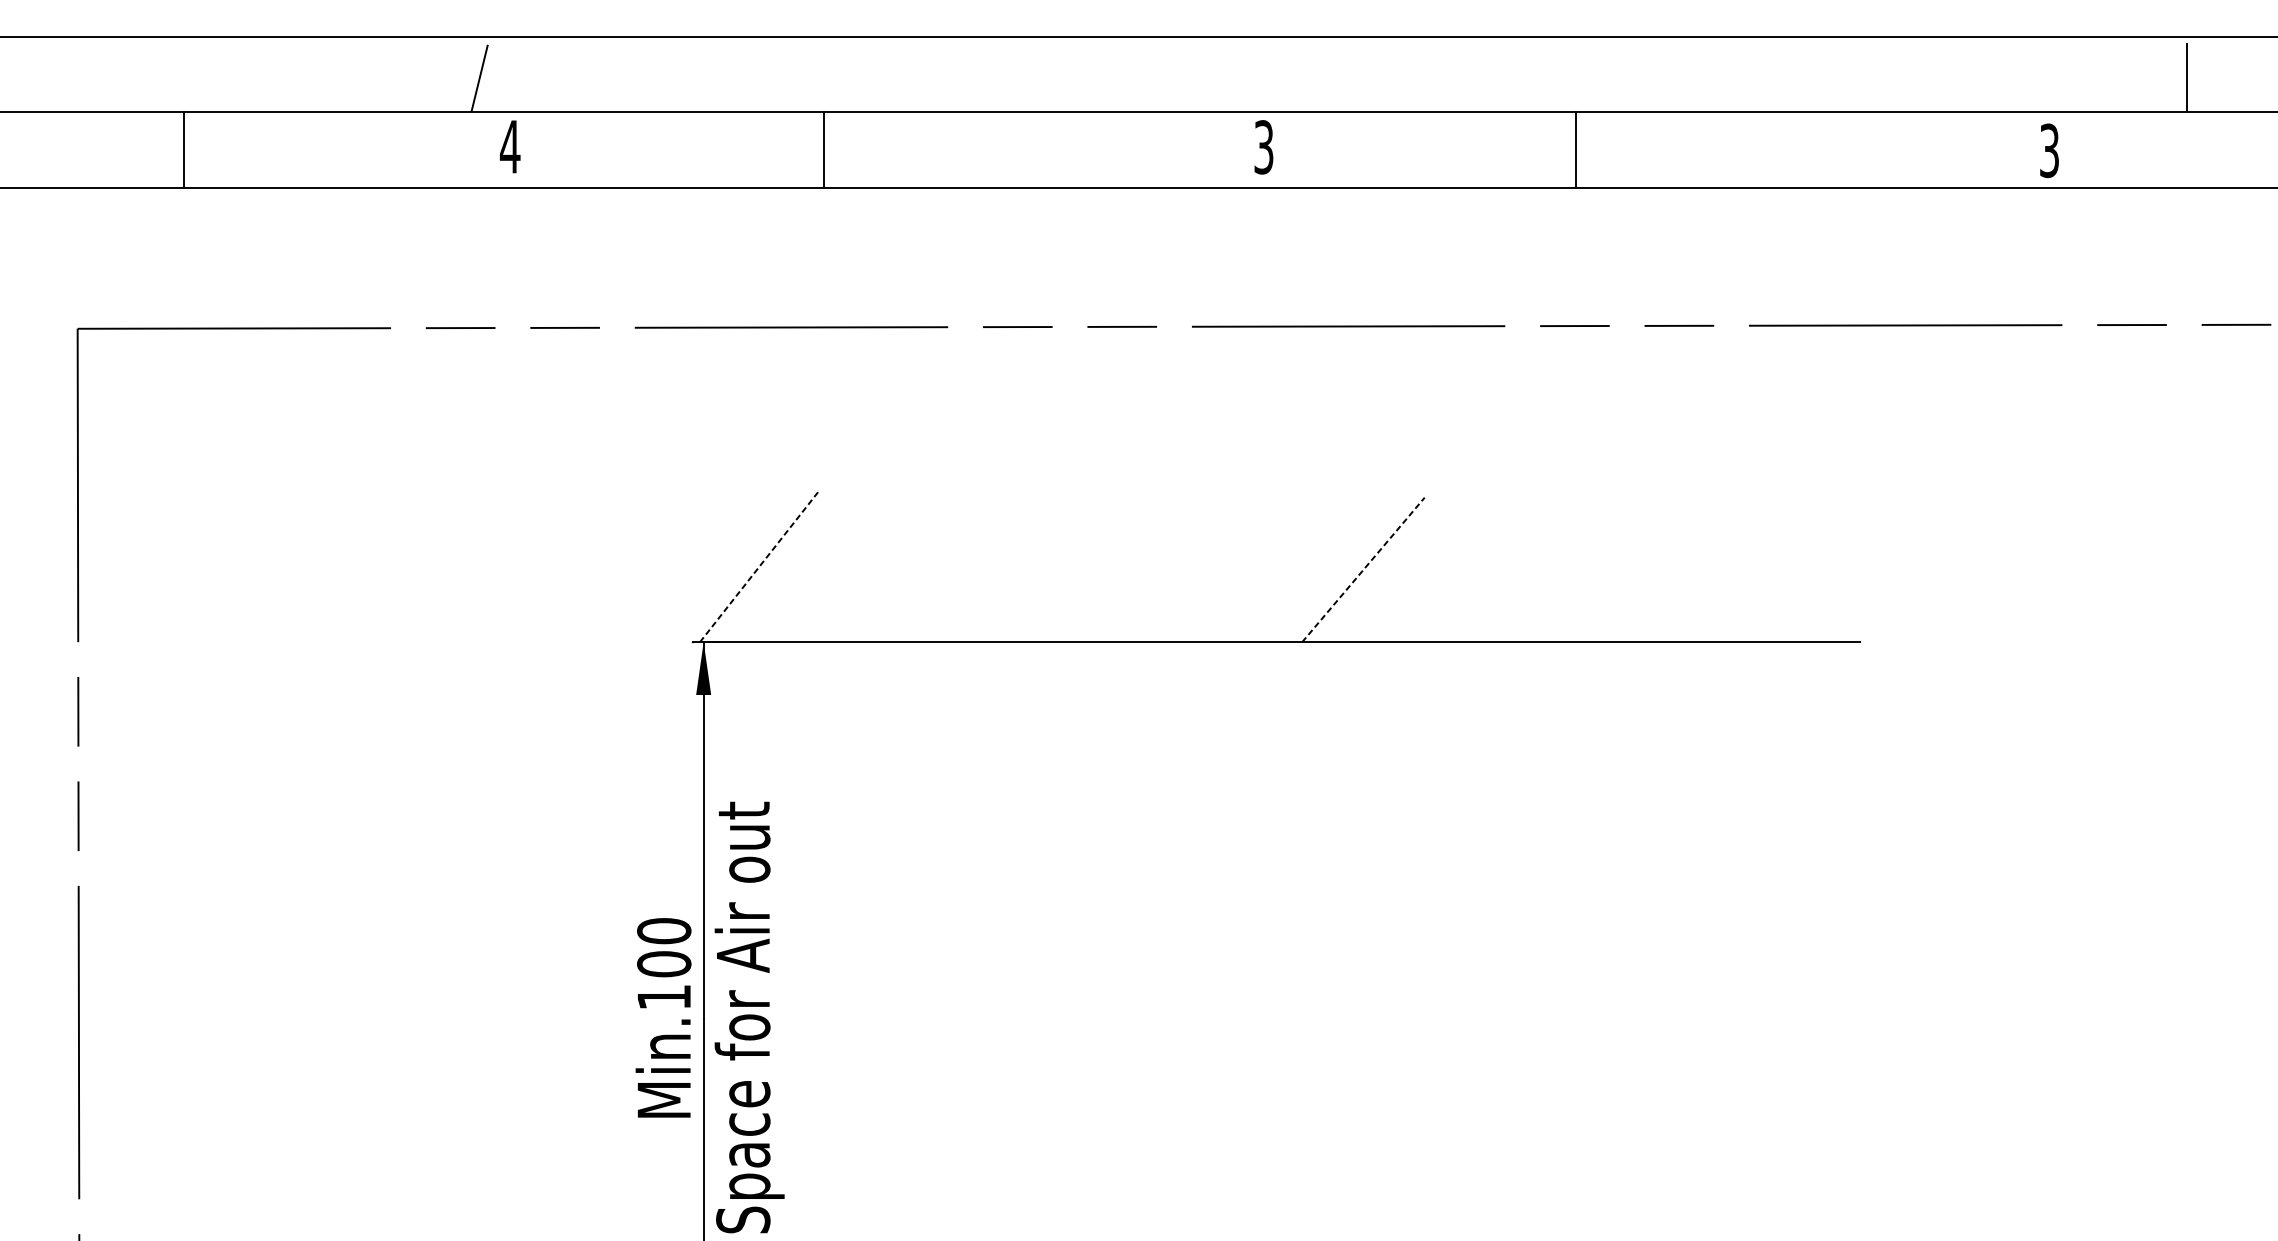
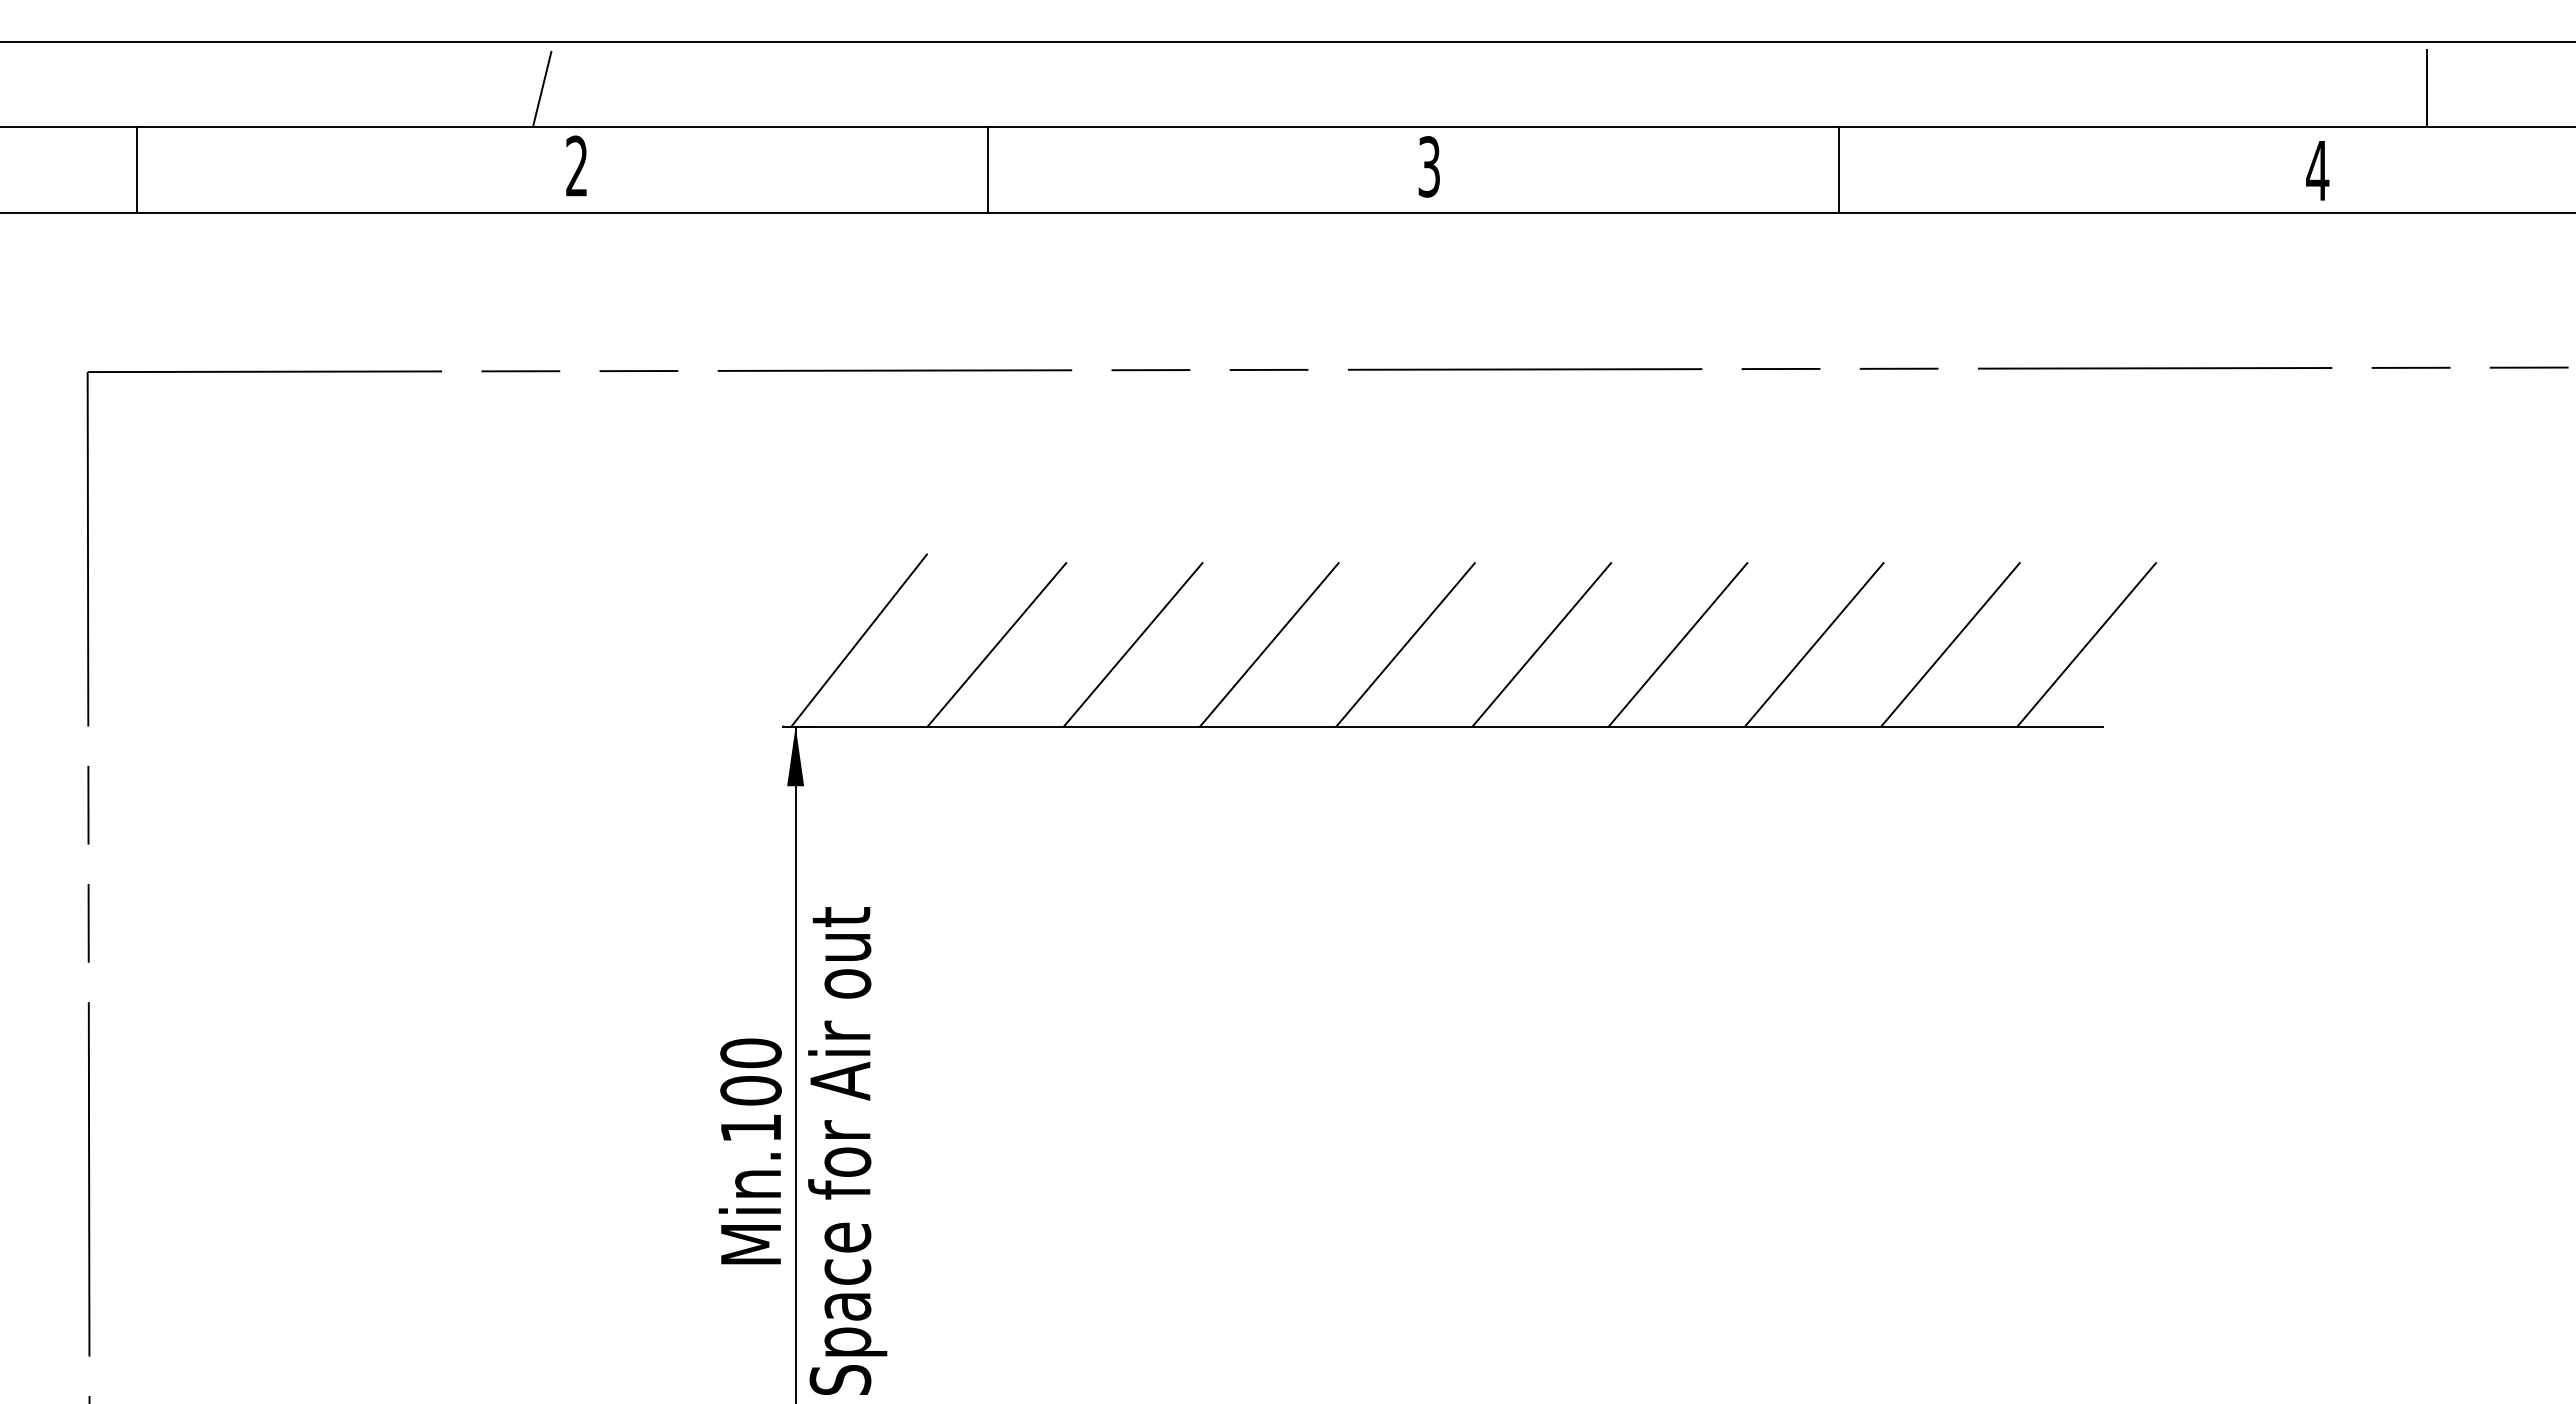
line: (2186, 74) -> (2426, 84), moved
text: (509, 146) -> (576, 165), 4 -> 2
line: (183, 149) -> (136, 169), moved
line: (823, 149) -> (987, 169), moved
line: (1576, 149) -> (1839, 169), moved
text: (2049, 150) -> (2317, 170), 3 -> 4
line: (760, 566) -> (859, 640), dashed -> solid
line: (881, 569) -> (996, 644), added
line: (1001, 569) -> (1132, 644), added
line: (1122, 569) -> (1269, 644), added
line: (1242, 569) -> (1405, 644), added
line: (1364, 569) -> (1542, 644), dashed -> solid
line: (1483, 569) -> (1677, 644), added
line: (1603, 569) -> (1813, 644), added
line: (1724, 569) -> (1950, 644), added
line: (1845, 569) -> (2086, 644), added

